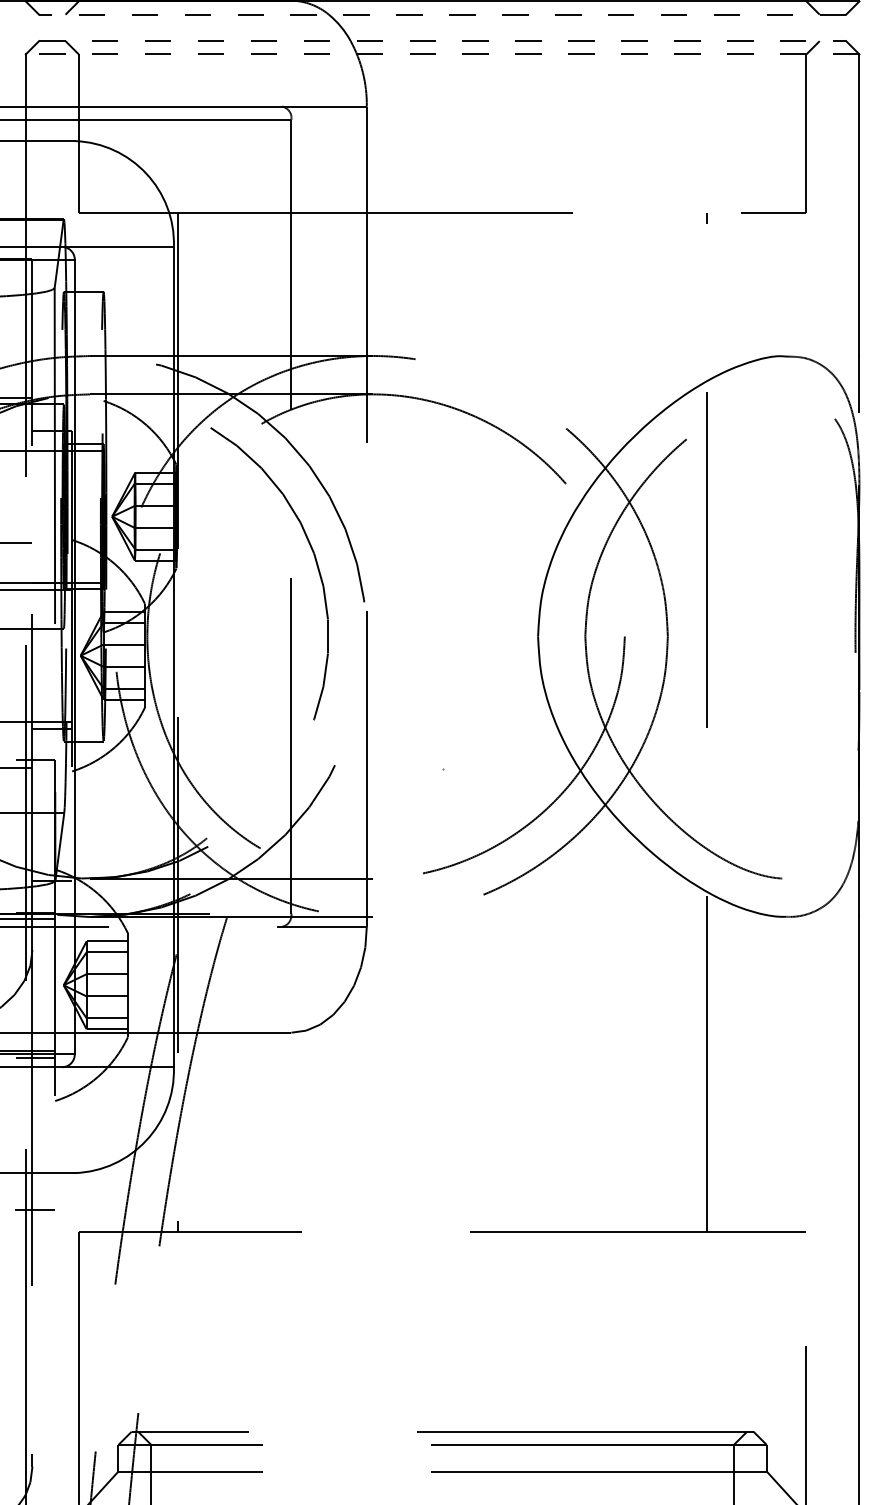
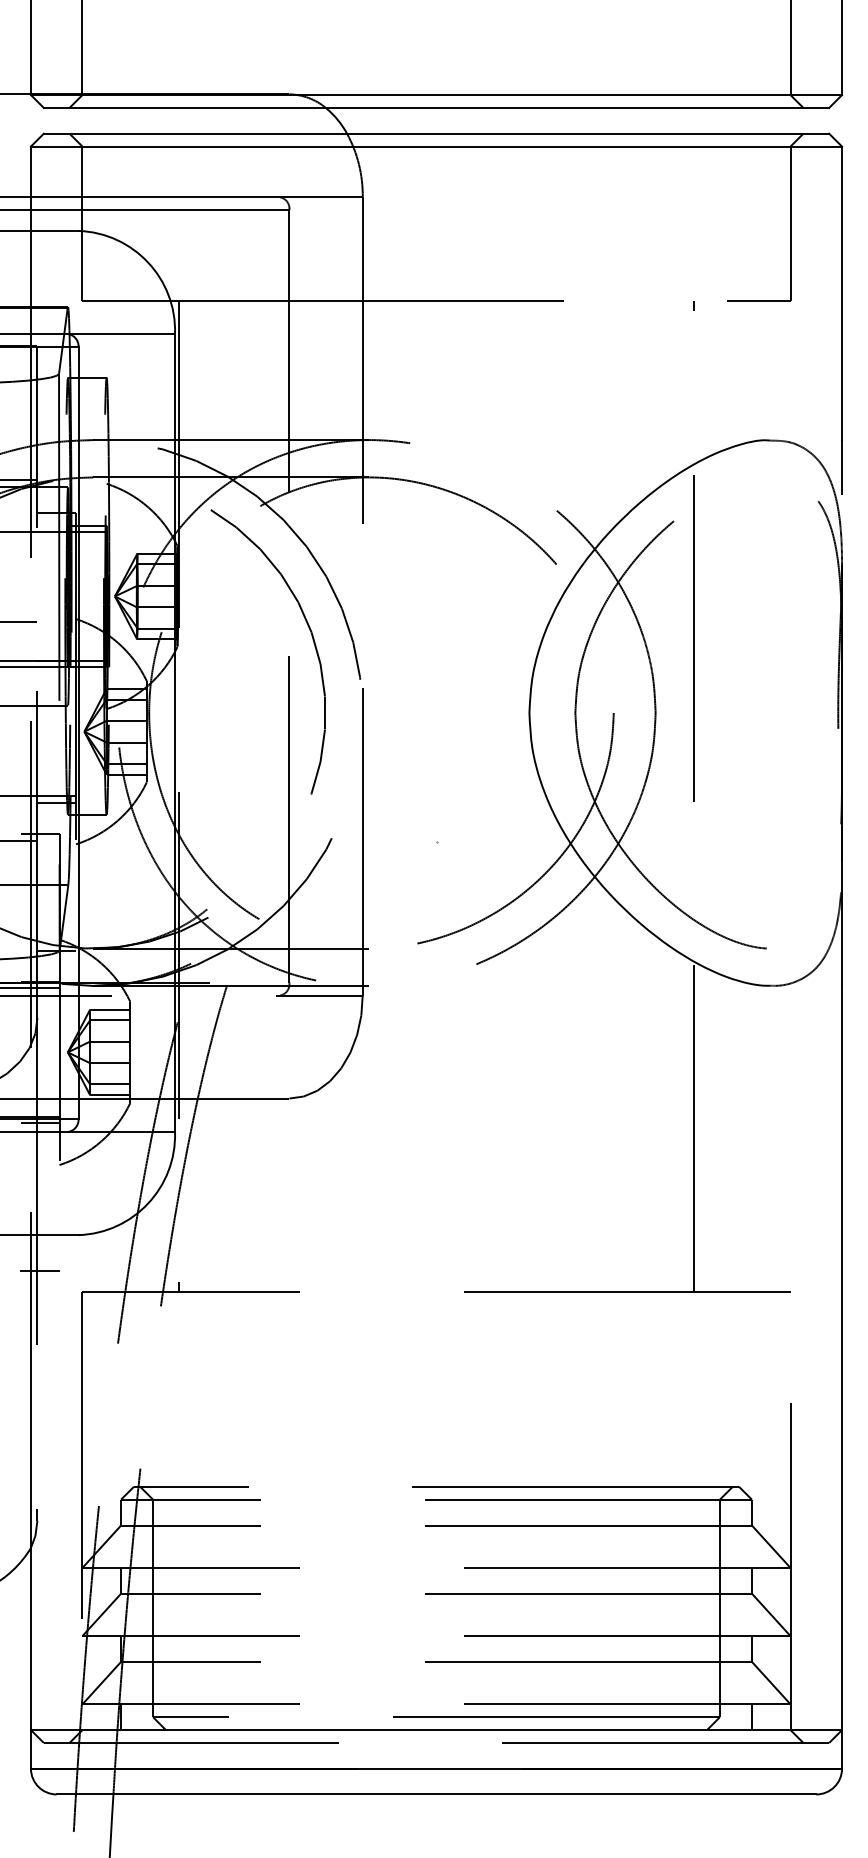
line: (442, 14) -> (436, 107), dashed -> solid
line: (442, 40) -> (436, 133), dashed -> solid
line: (442, 54) -> (436, 146), dashed -> solid

